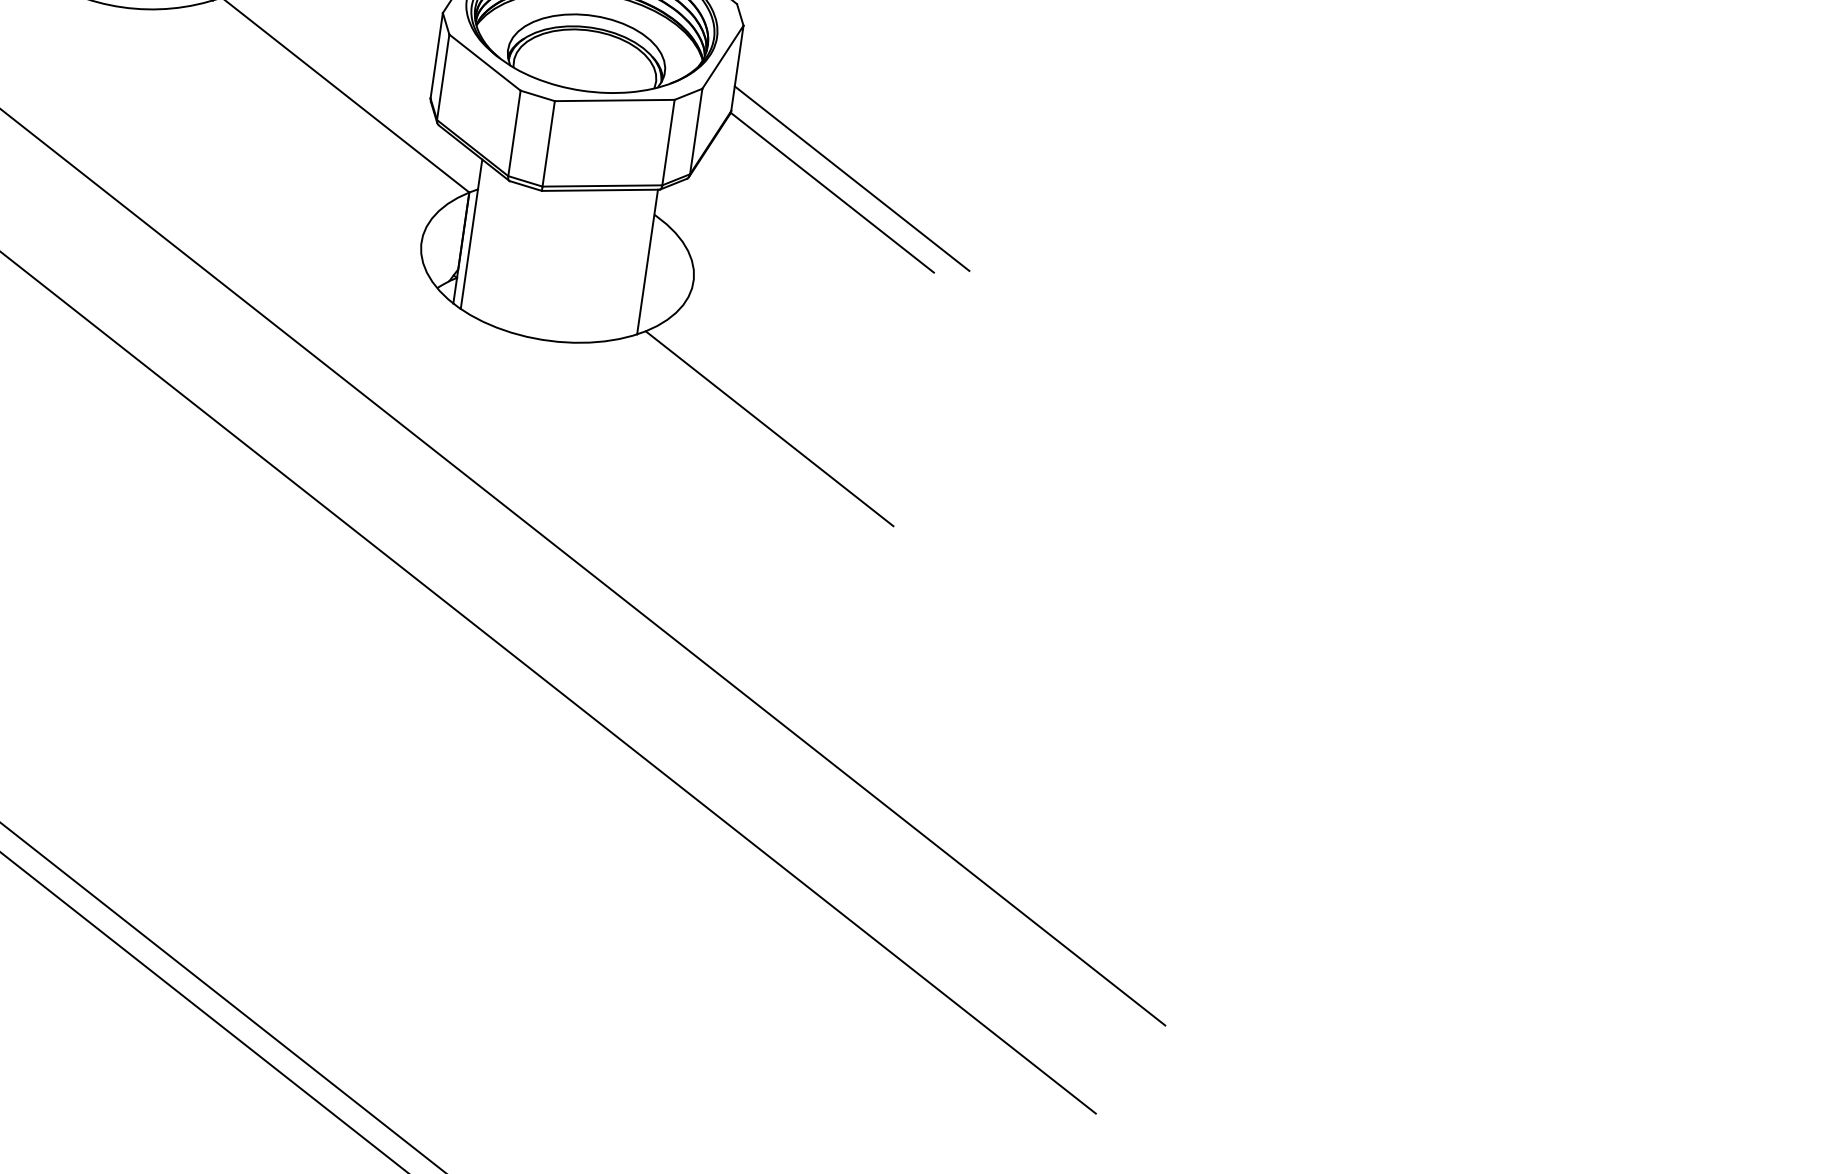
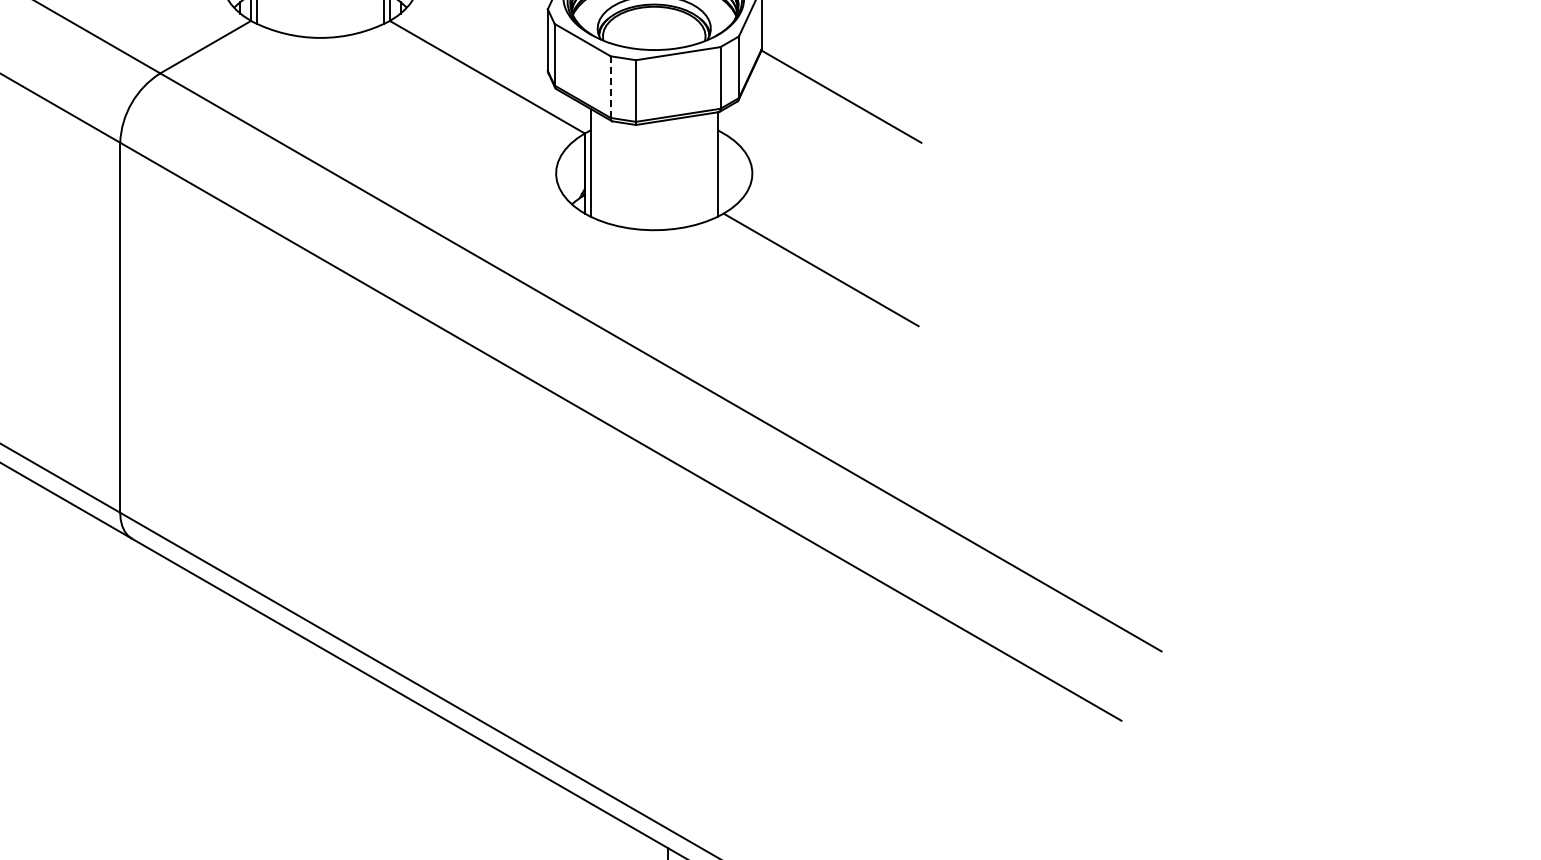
line: (514, 133) -> (610, 87), solid -> dashed
line: (851, 178) -> (853, 84), removed

